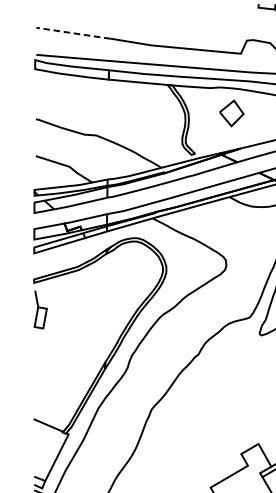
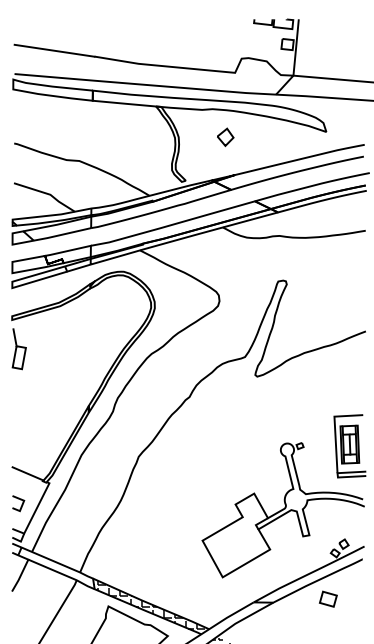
line: (73, 33) -> (54, 50), dashed -> solid
part: (231, 113) -> (225, 137), size x0.62
line: (42, 454) -> (21, 504), added

